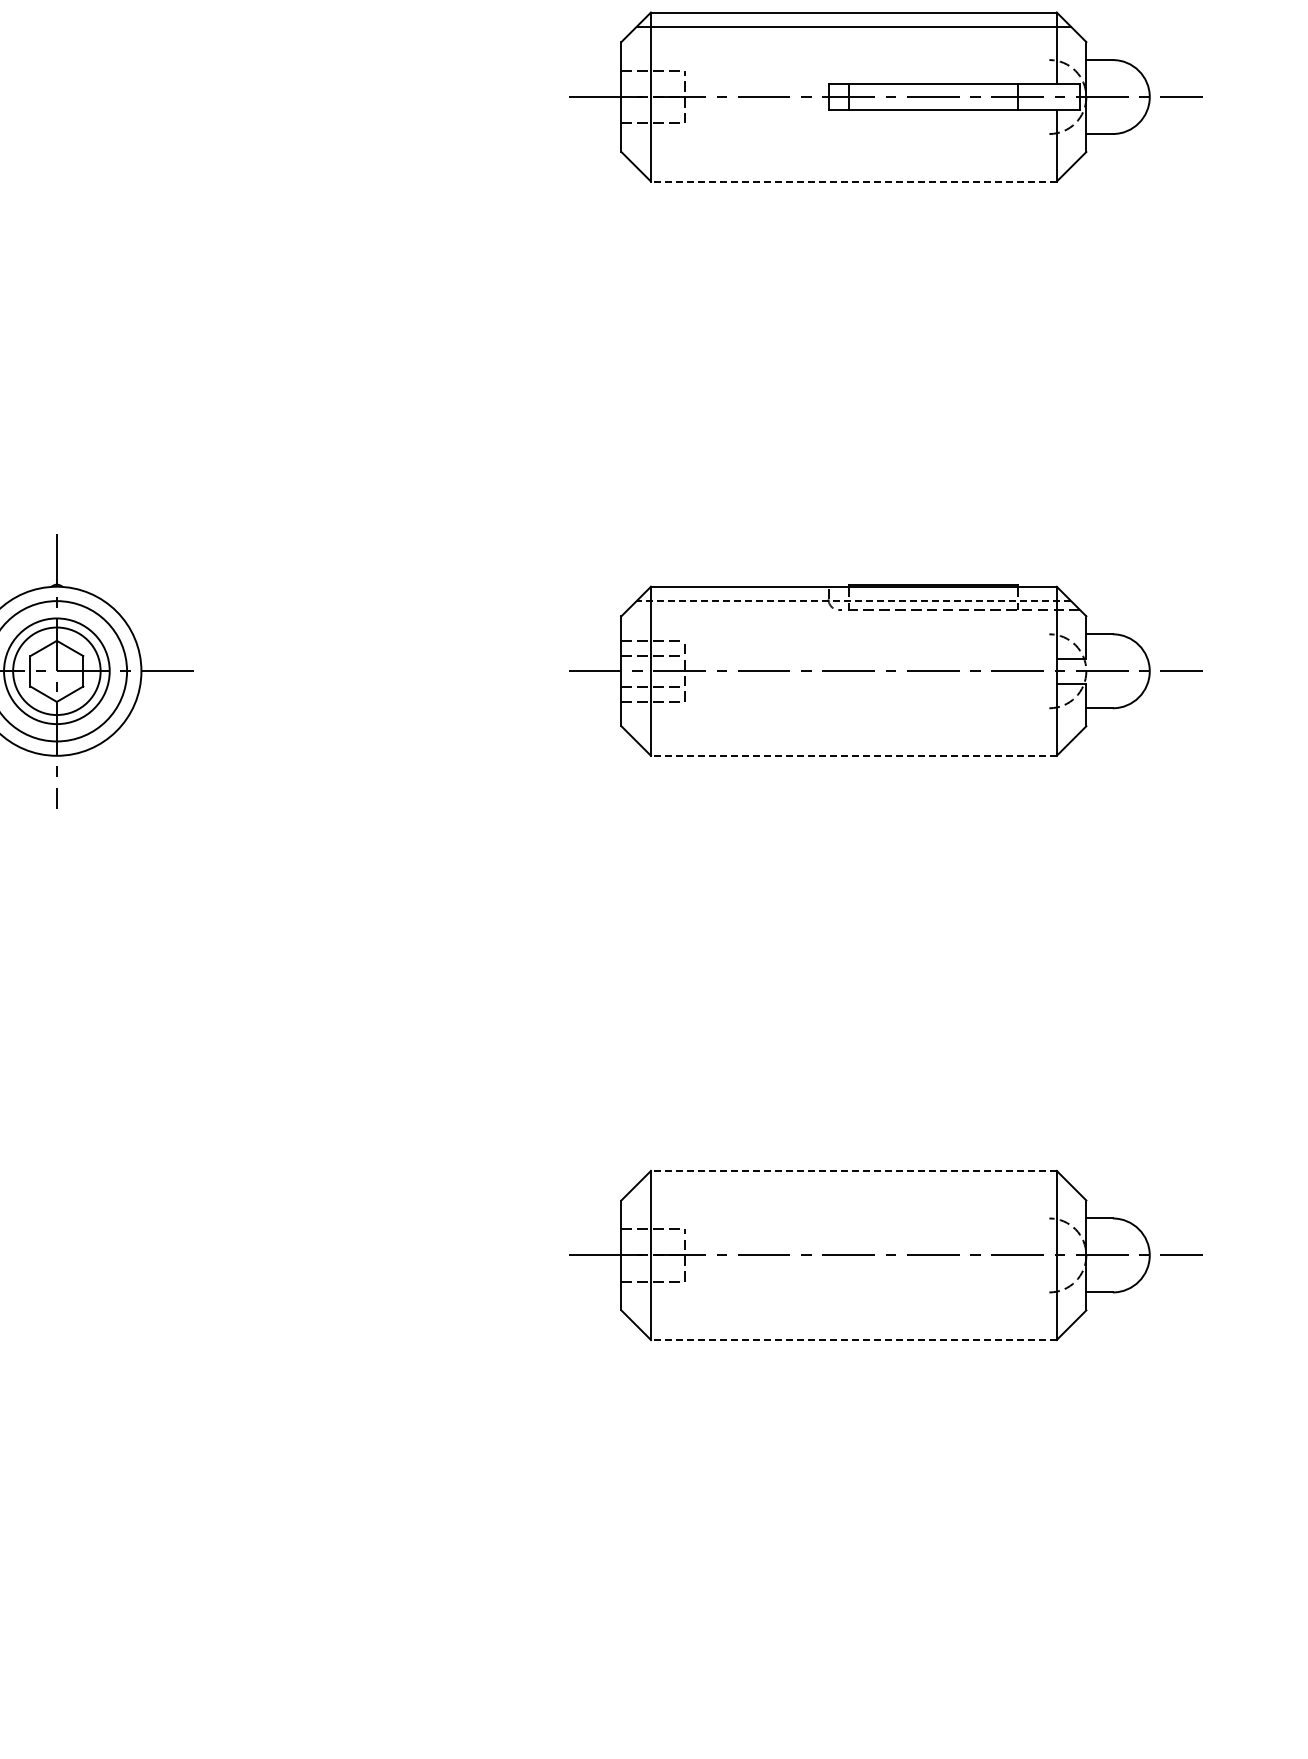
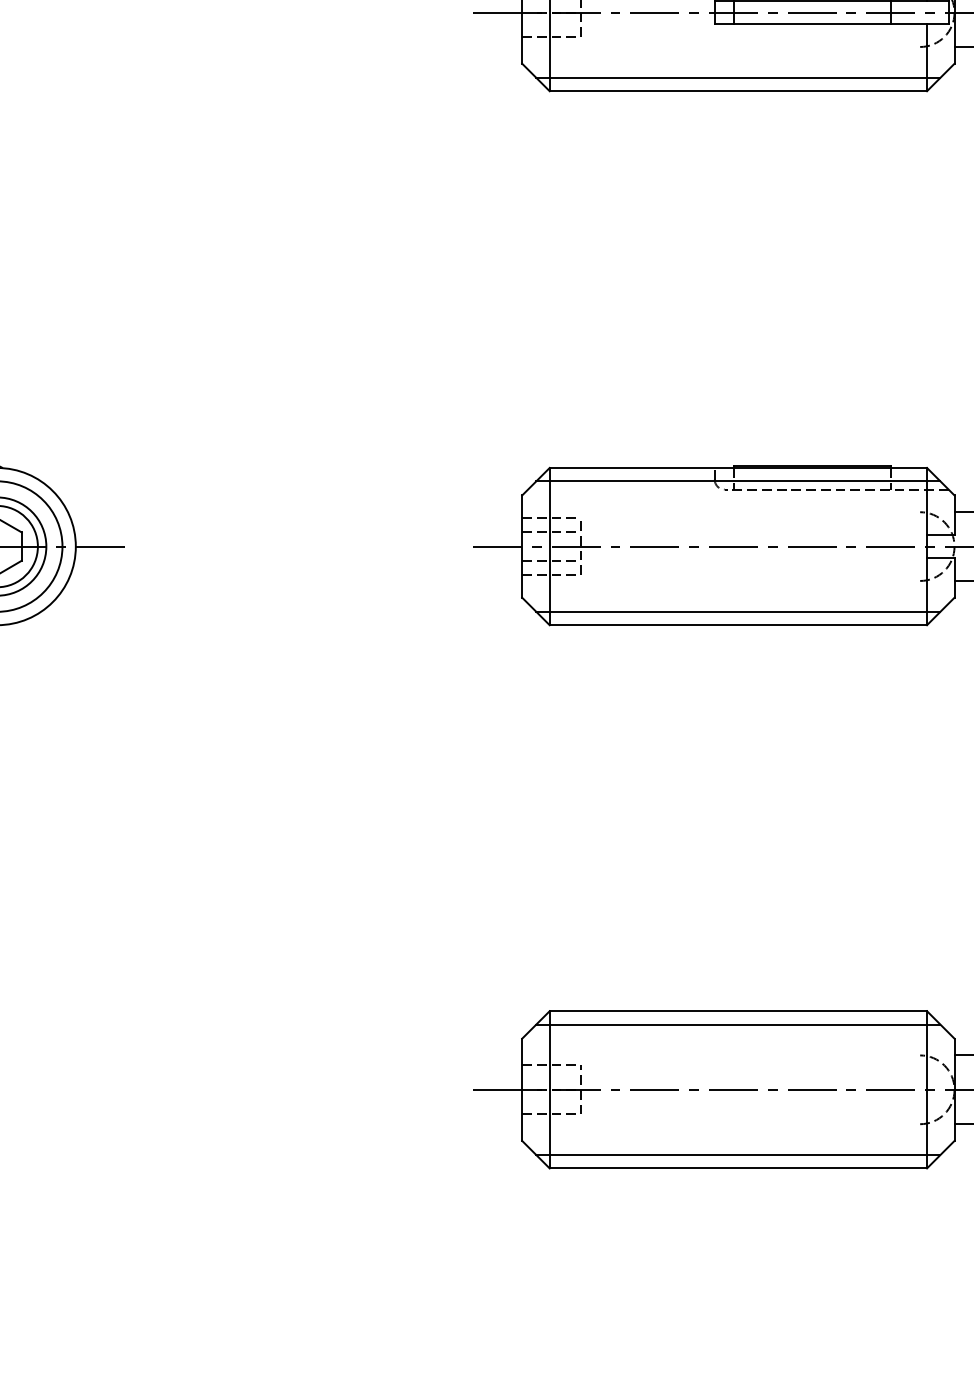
line: (853, 167) -> (737, 78), added
line: (853, 181) -> (737, 91), dashed -> solid
line: (853, 601) -> (737, 481), dashed -> solid
line: (853, 741) -> (737, 611), added
line: (853, 755) -> (737, 624), dashed -> solid
line: (853, 1170) -> (737, 1010), dashed -> solid
line: (853, 1185) -> (737, 1024), added
line: (853, 1325) -> (737, 1154), added
line: (853, 1340) -> (737, 1168), dashed -> solid

